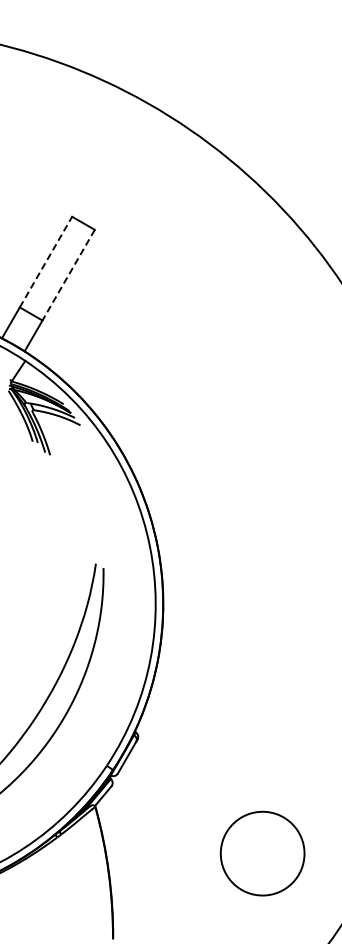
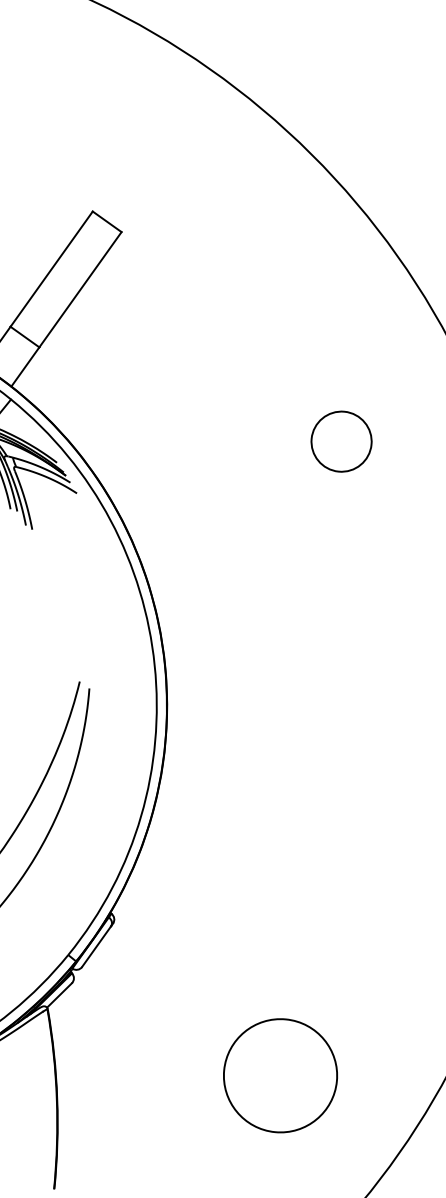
line: (46, 261) -> (52, 268), dashed -> solid
line: (68, 275) -> (80, 290), dashed -> solid
circle: (271, 368) -> (341, 441), added
circle: (262, 853) -> (280, 1075), moved

